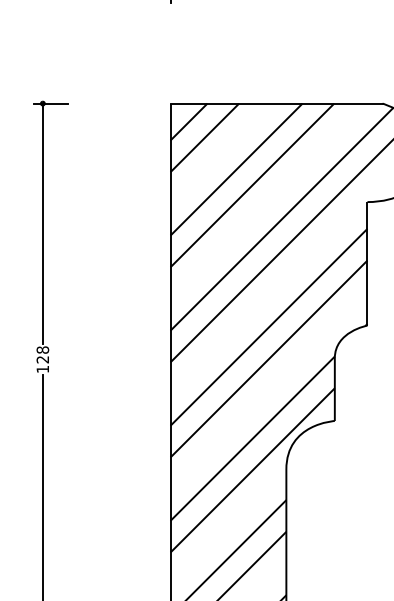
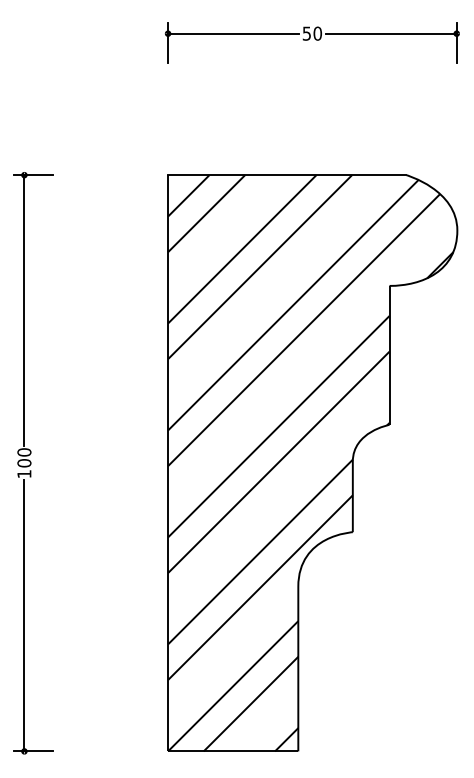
text: (42, 354) -> (24, 457), 128 -> 100

